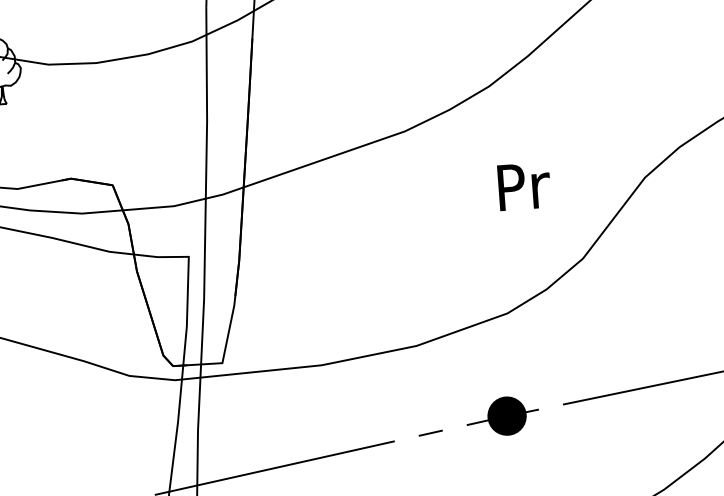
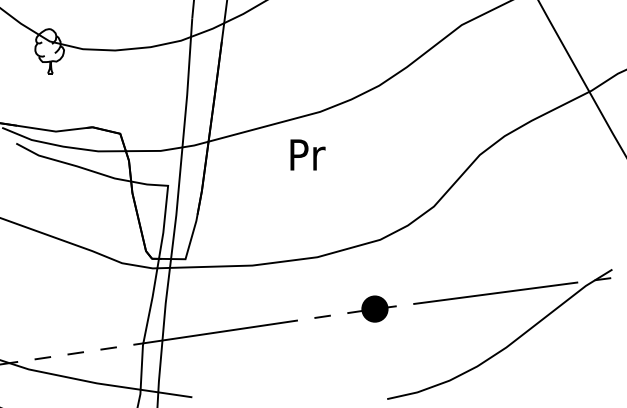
text: (523, 185) -> (307, 154), moved

